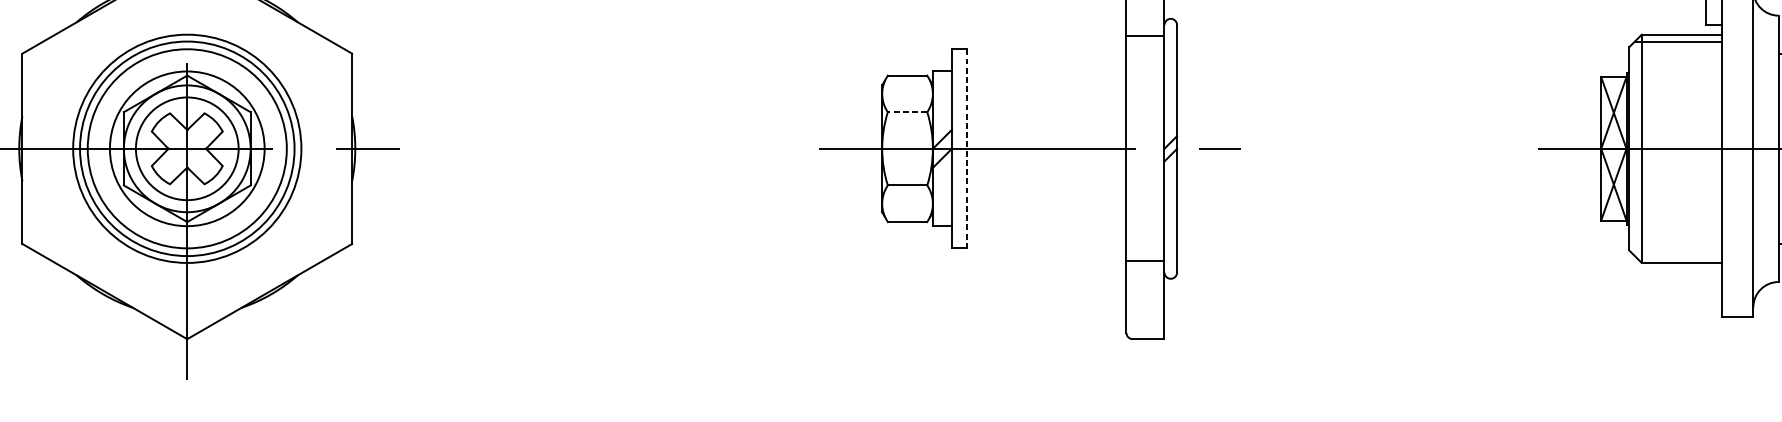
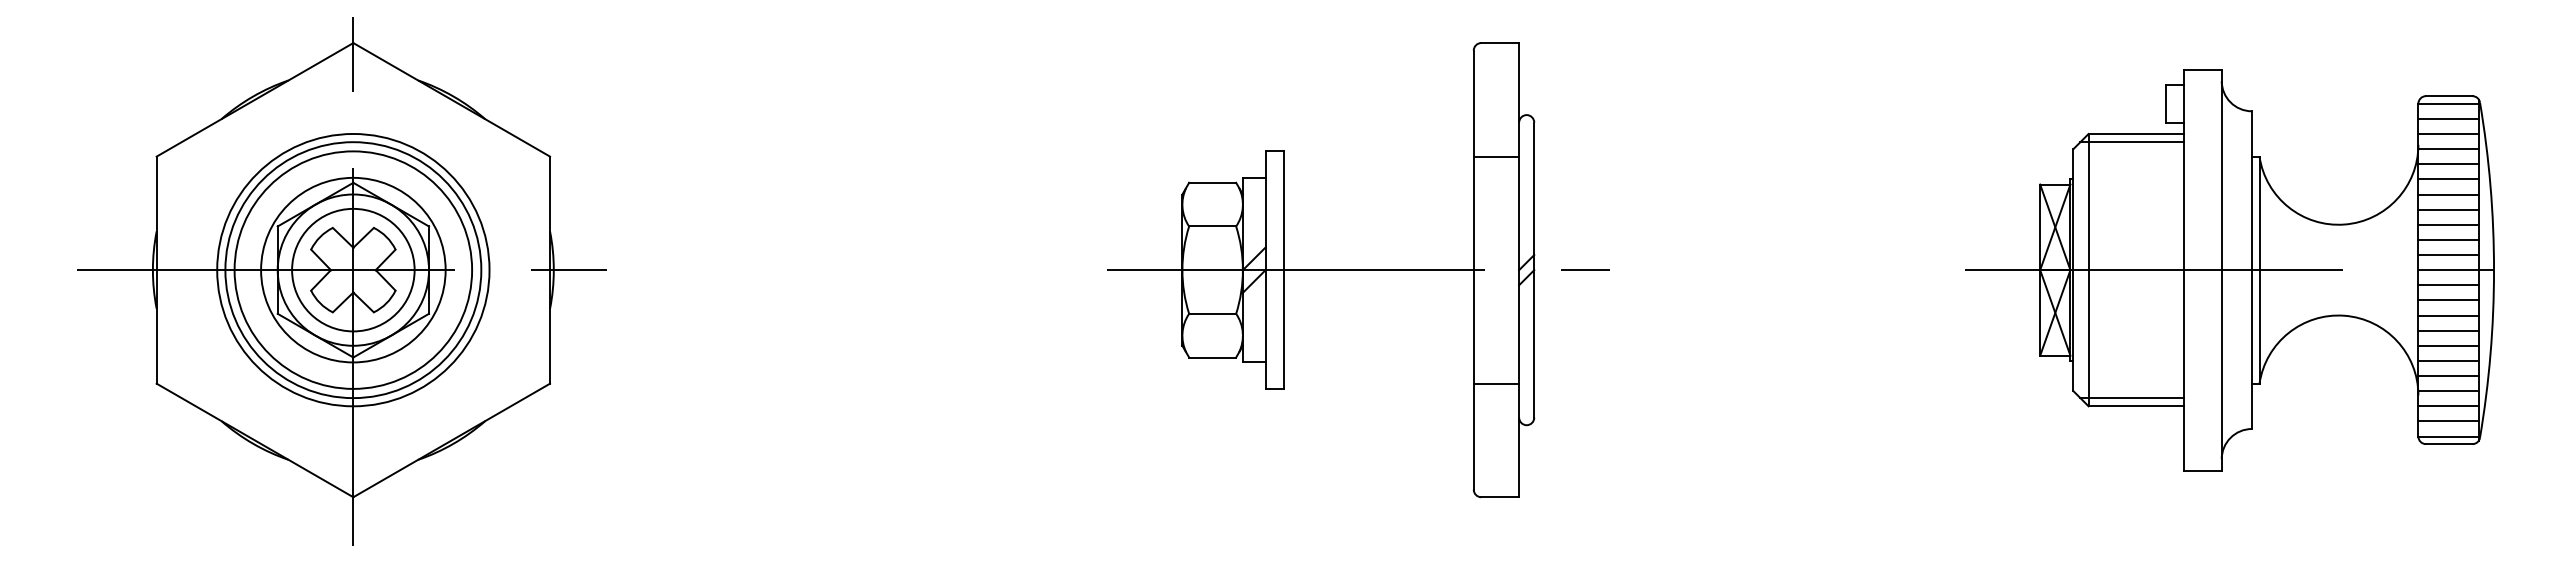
line: (1145, 35) -> (1496, 156), moved
line: (907, 112) -> (1212, 226), dashed -> solid
line: (966, 149) -> (1283, 270), dashed -> solid
line: (1677, 256) -> (2131, 398), added
line: (1145, 260) -> (1496, 383), moved

